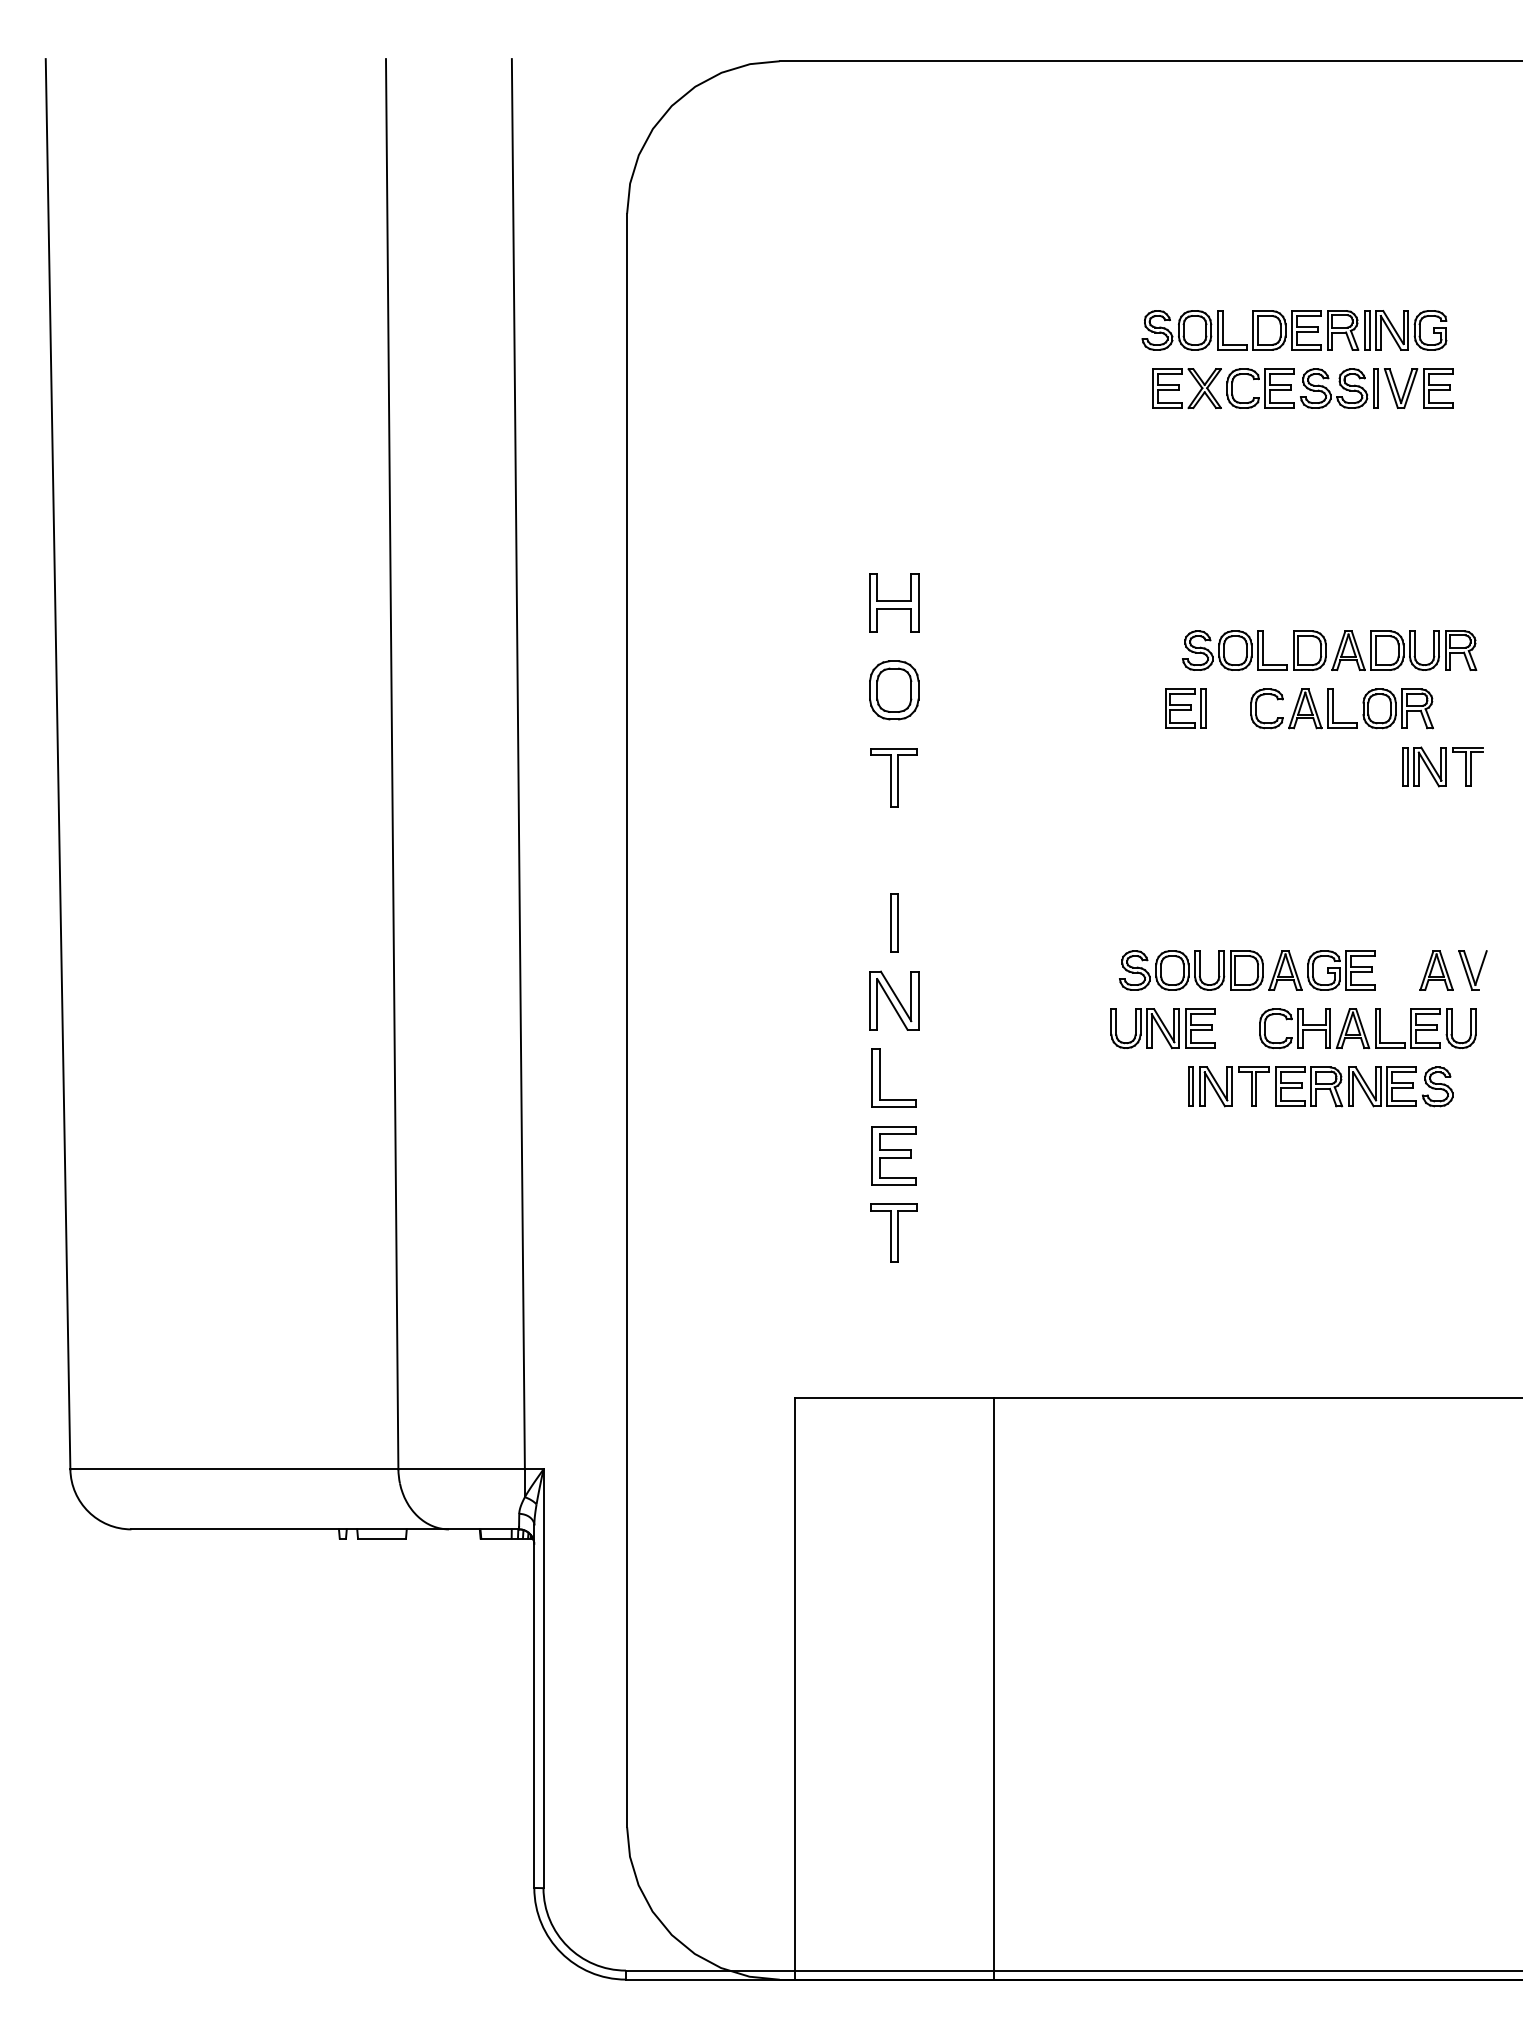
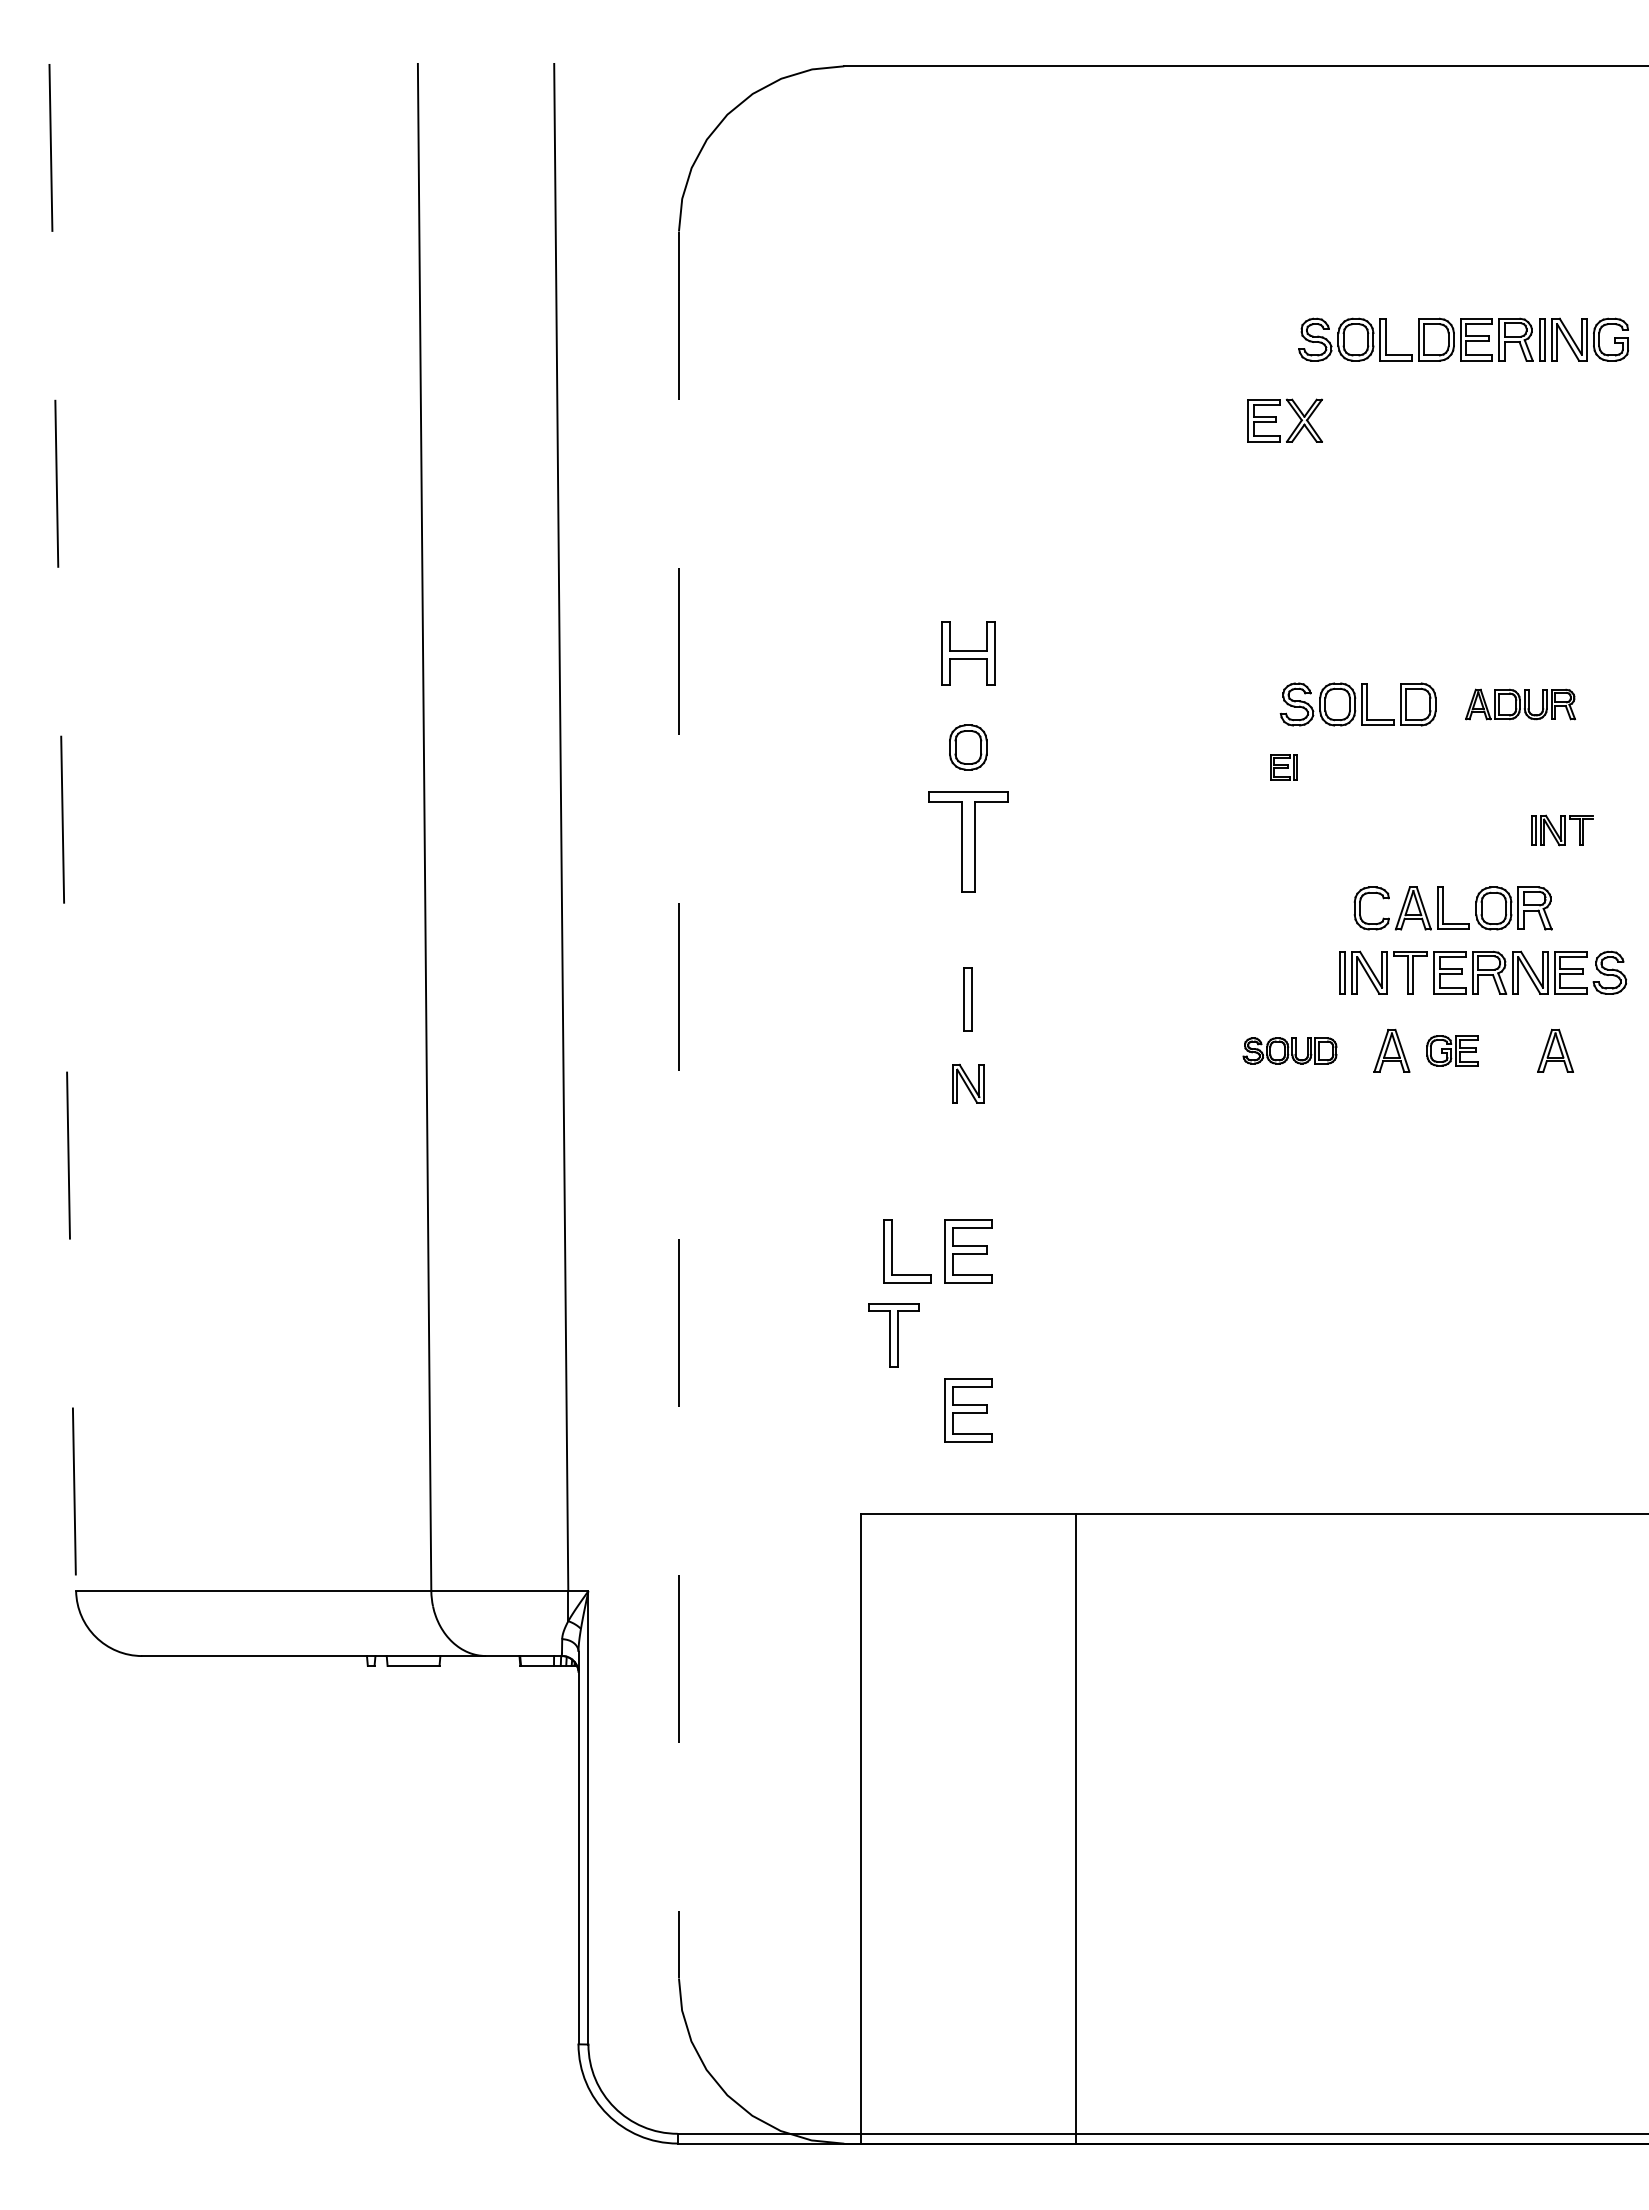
part: (1294, 330) -> (1463, 339), moved
part: (1339, 388) -> (1450, 420), removed
part: (1404, 650) -> (1520, 704), size x0.7
part: (894, 690) -> (968, 747), size x0.7
part: (1185, 707) -> (1283, 766), size x0.6
part: (1333, 708) -> (1443, 908), moved
line: (57, 764) -> (62, 827), solid -> dashed
part: (1443, 766) -> (1562, 830), size x0.7
part: (893, 778) -> (967, 842), size x1.6
part: (1190, 970) -> (1289, 1050), size x0.6
part: (1341, 970) -> (1452, 1050), size x0.7
part: (1472, 970) -> (1594, 1050), removed
part: (894, 1000) -> (968, 1083), size x0.6
line: (626, 1020) -> (678, 1105), solid -> dashed
part: (1162, 1028) -> (1258, 1113), removed
part: (1367, 1028) -> (1480, 1113), removed
part: (880, 1078) -> (892, 1251), moved
part: (1321, 1086) -> (1483, 972), moved
part: (893, 1233) -> (893, 1335), moved
part: (894, 1302) -> (968, 1410), added

